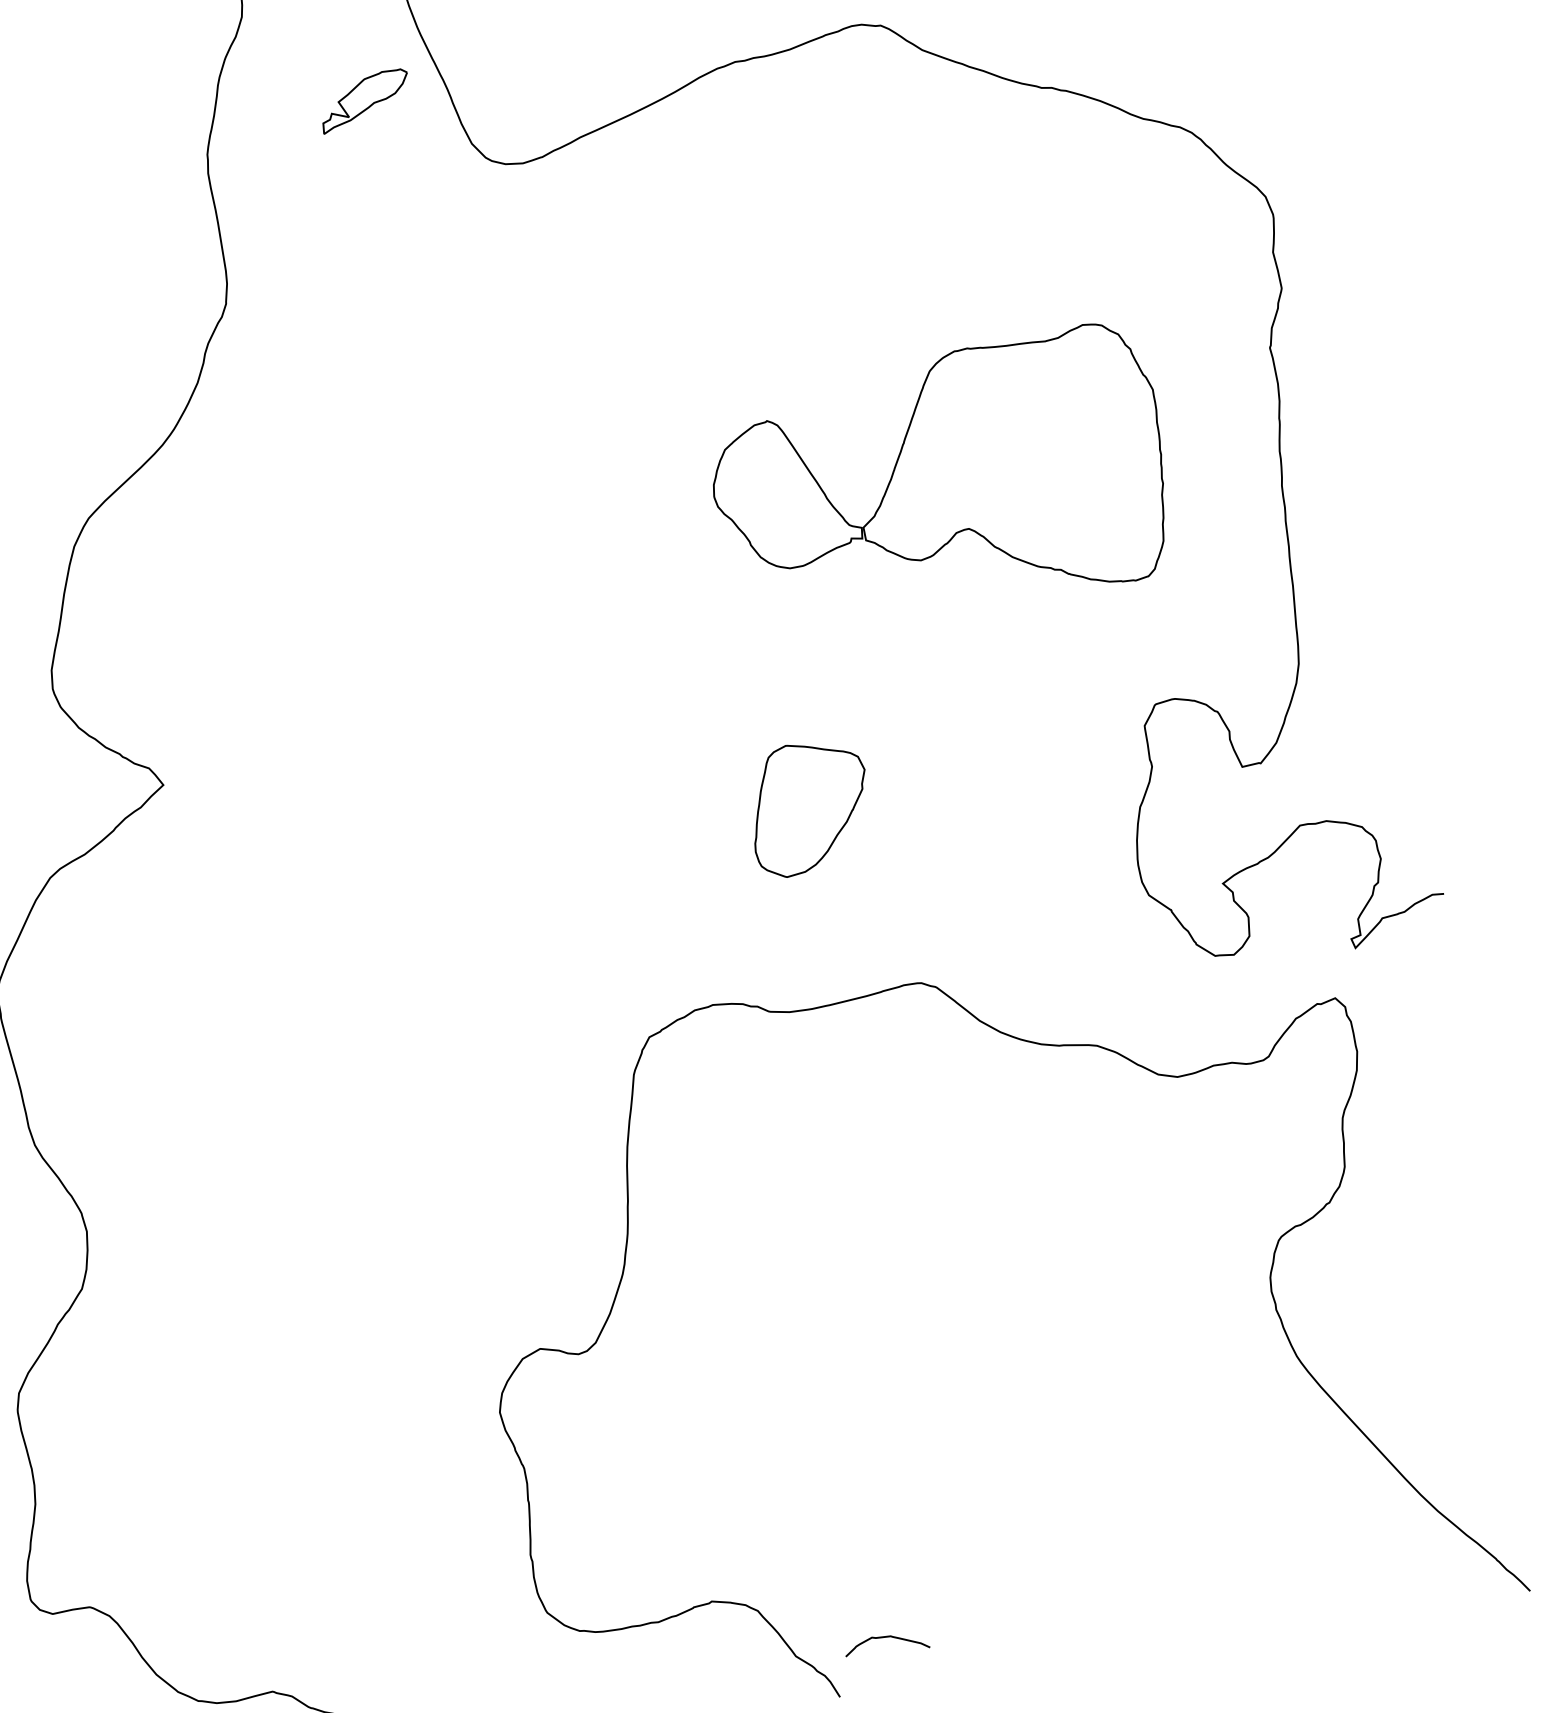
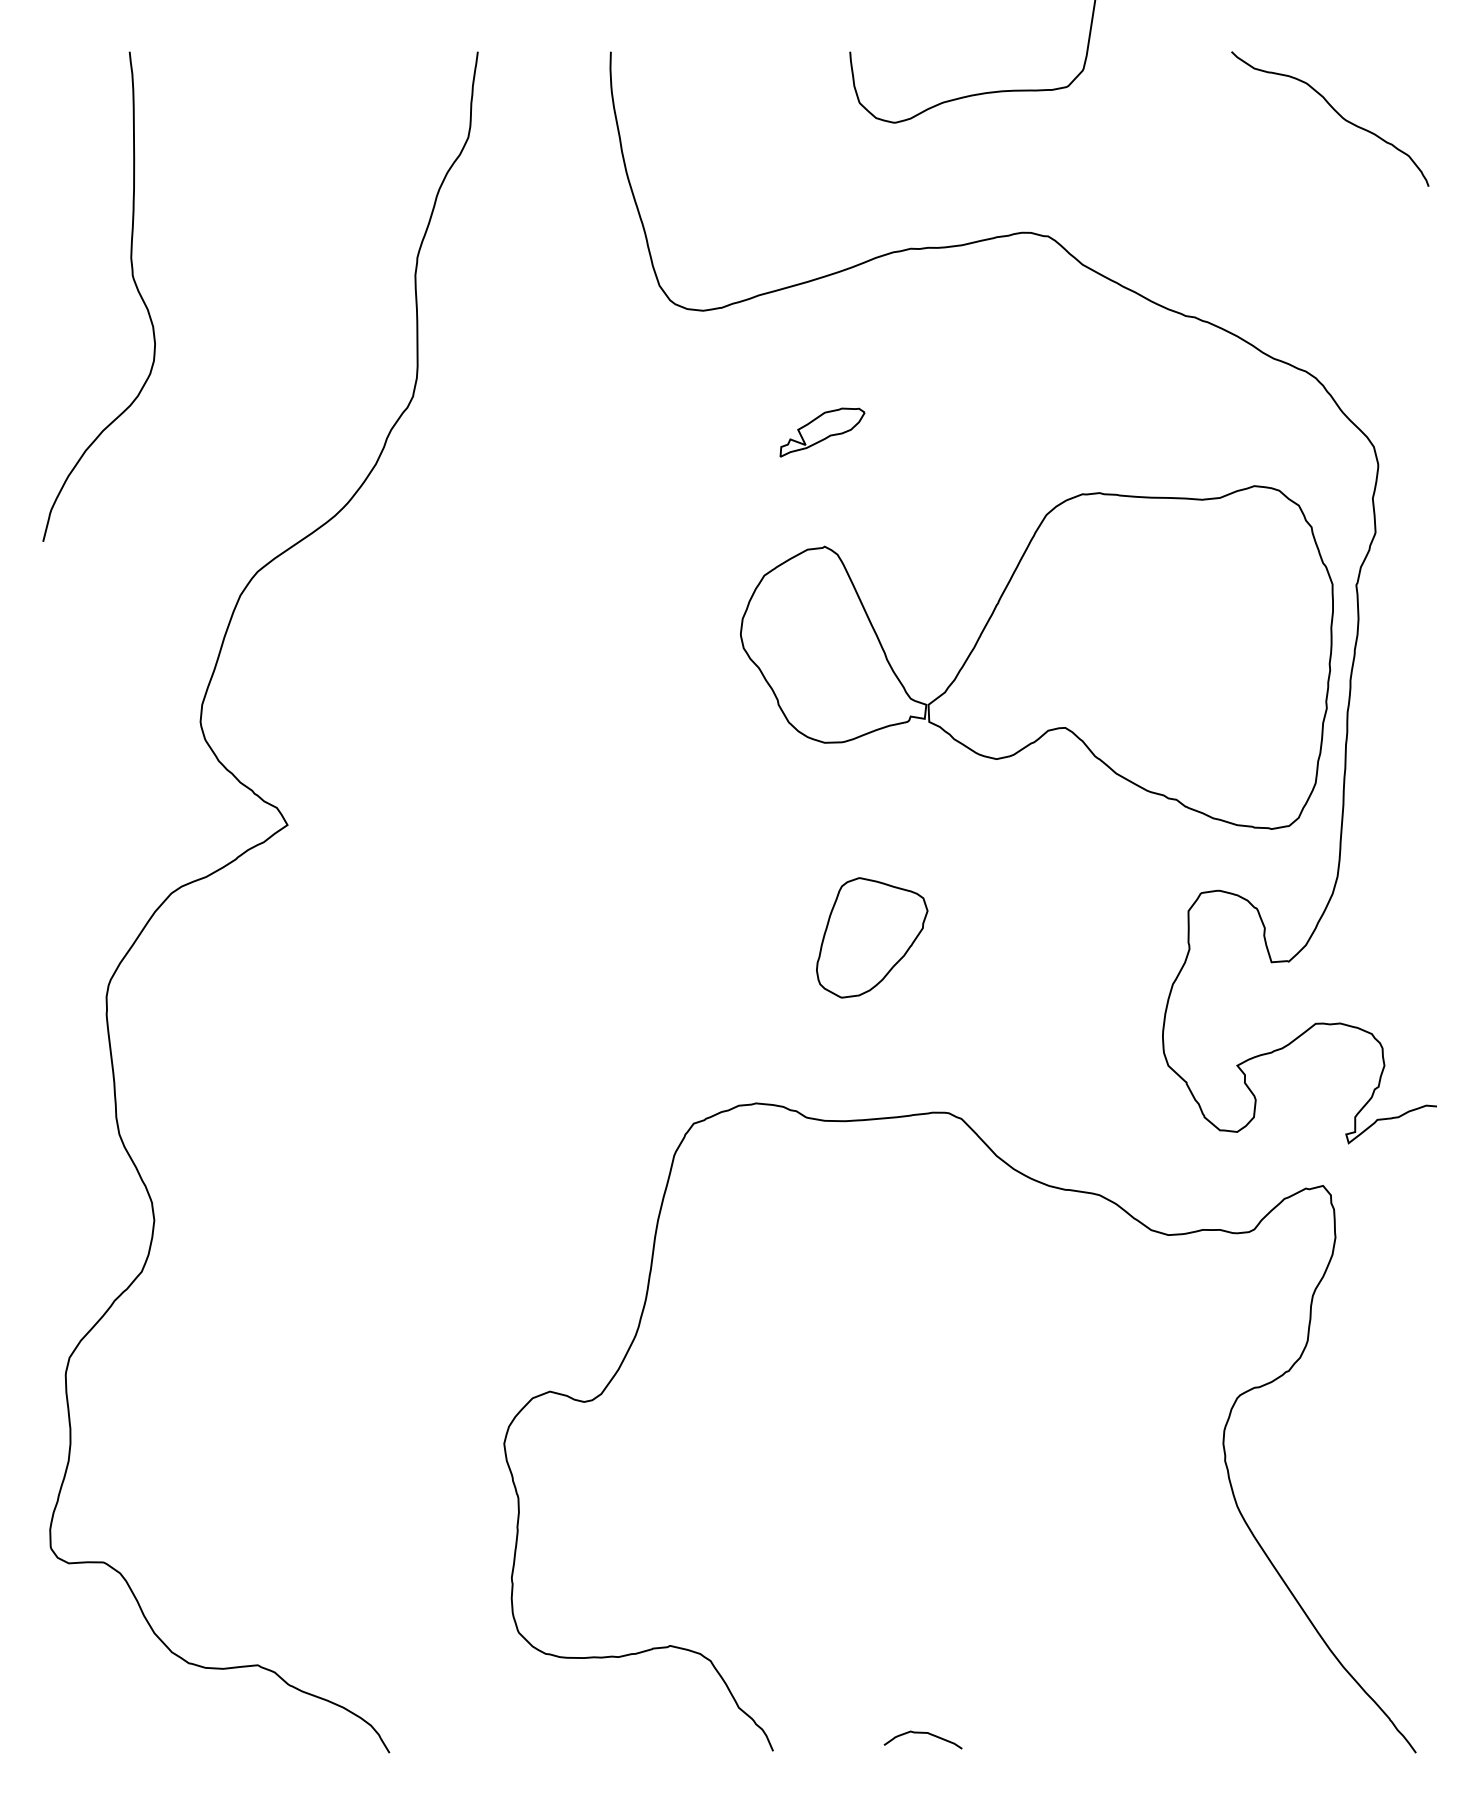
part: (365, 100) -> (822, 432), moved
part: (938, 479) -> (1036, 657), size x1.43
curve: (885, 1637) -> (922, 1733), moved

